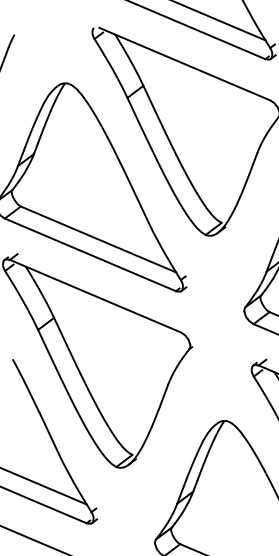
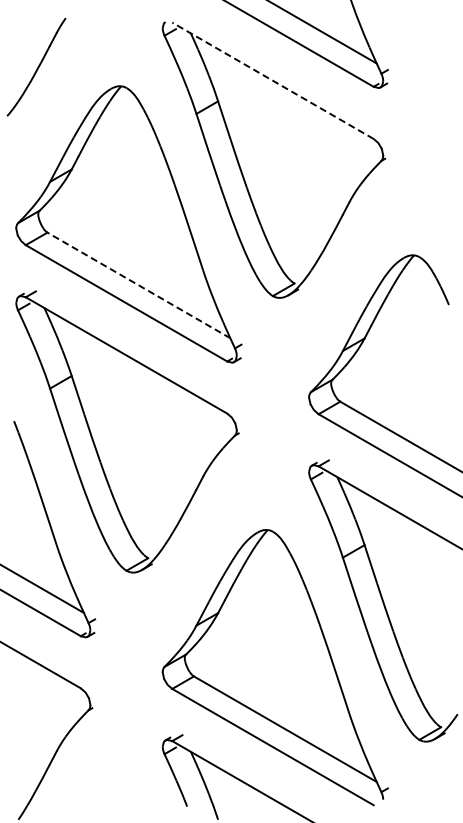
line: (184, 63) -> (272, 80), solid -> dashed
line: (98, 239) -> (138, 285), solid -> dashed

